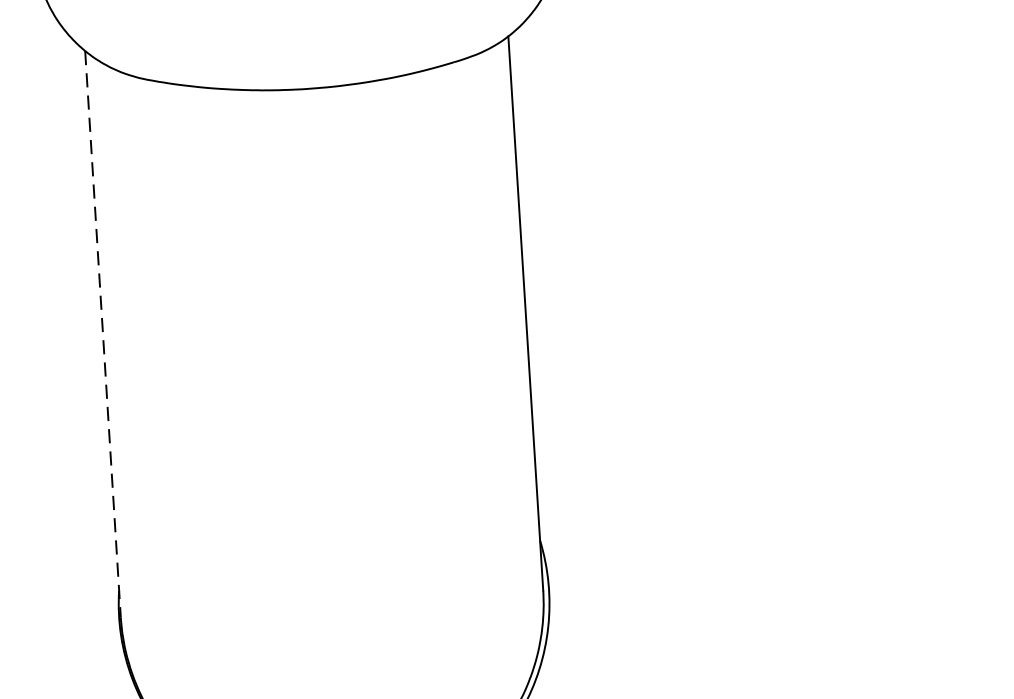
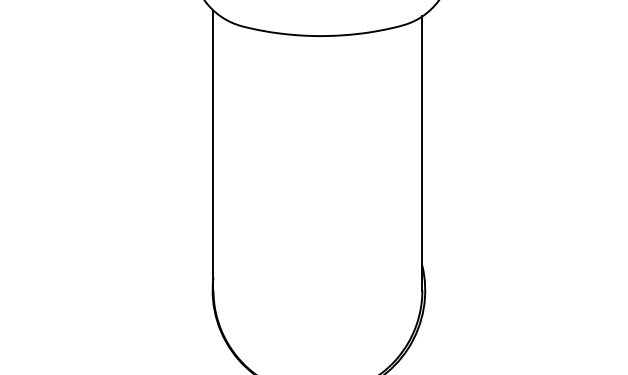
line: (103, 334) -> (213, 150), dashed -> solid

